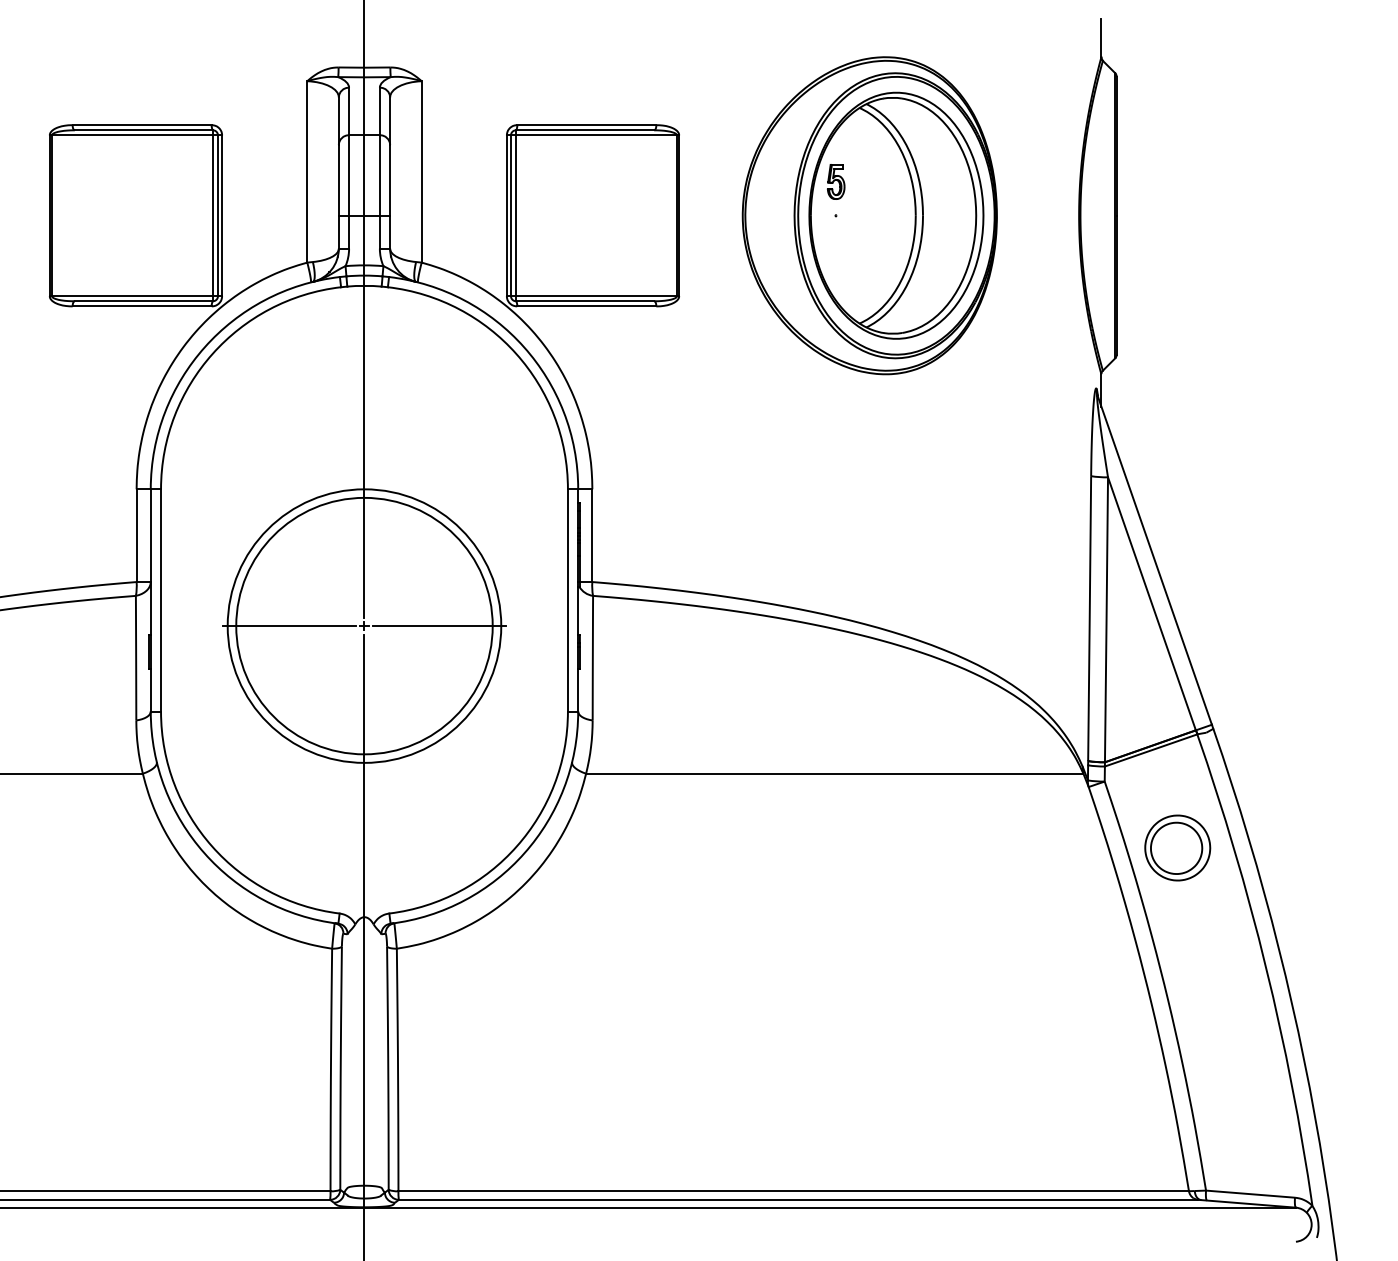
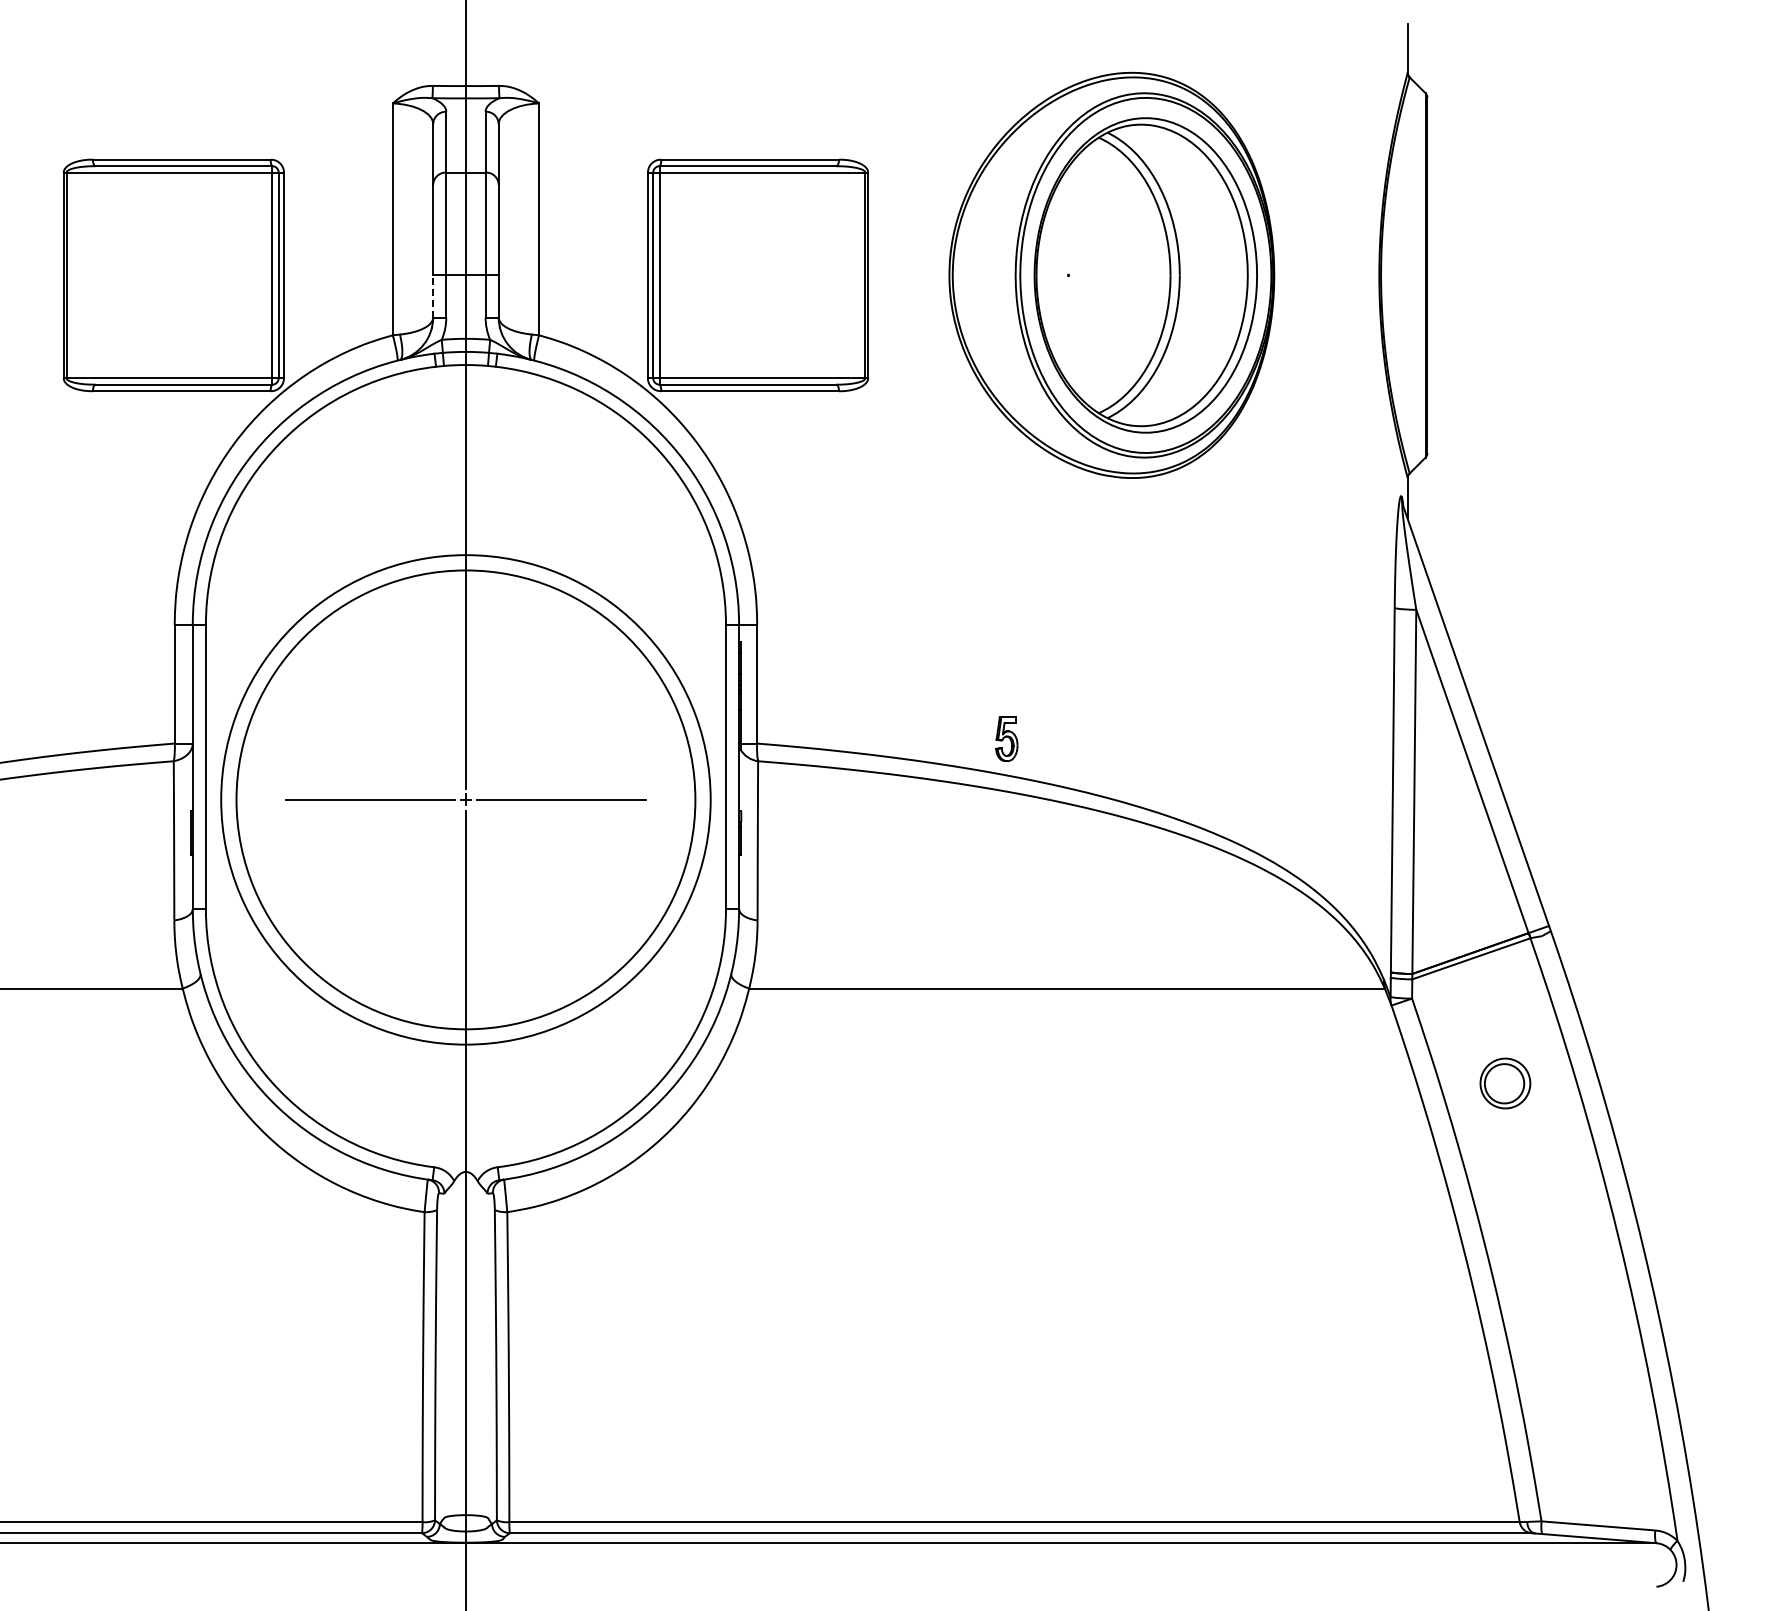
part: (835, 181) -> (1006, 738), moved
line: (339, 231) -> (433, 295), solid -> dashed
circle: (364, 625) -> (465, 799), size x1.4
circle: (364, 625) -> (465, 799), size x1.4
part: (1177, 848) -> (1505, 1083), size x0.6

